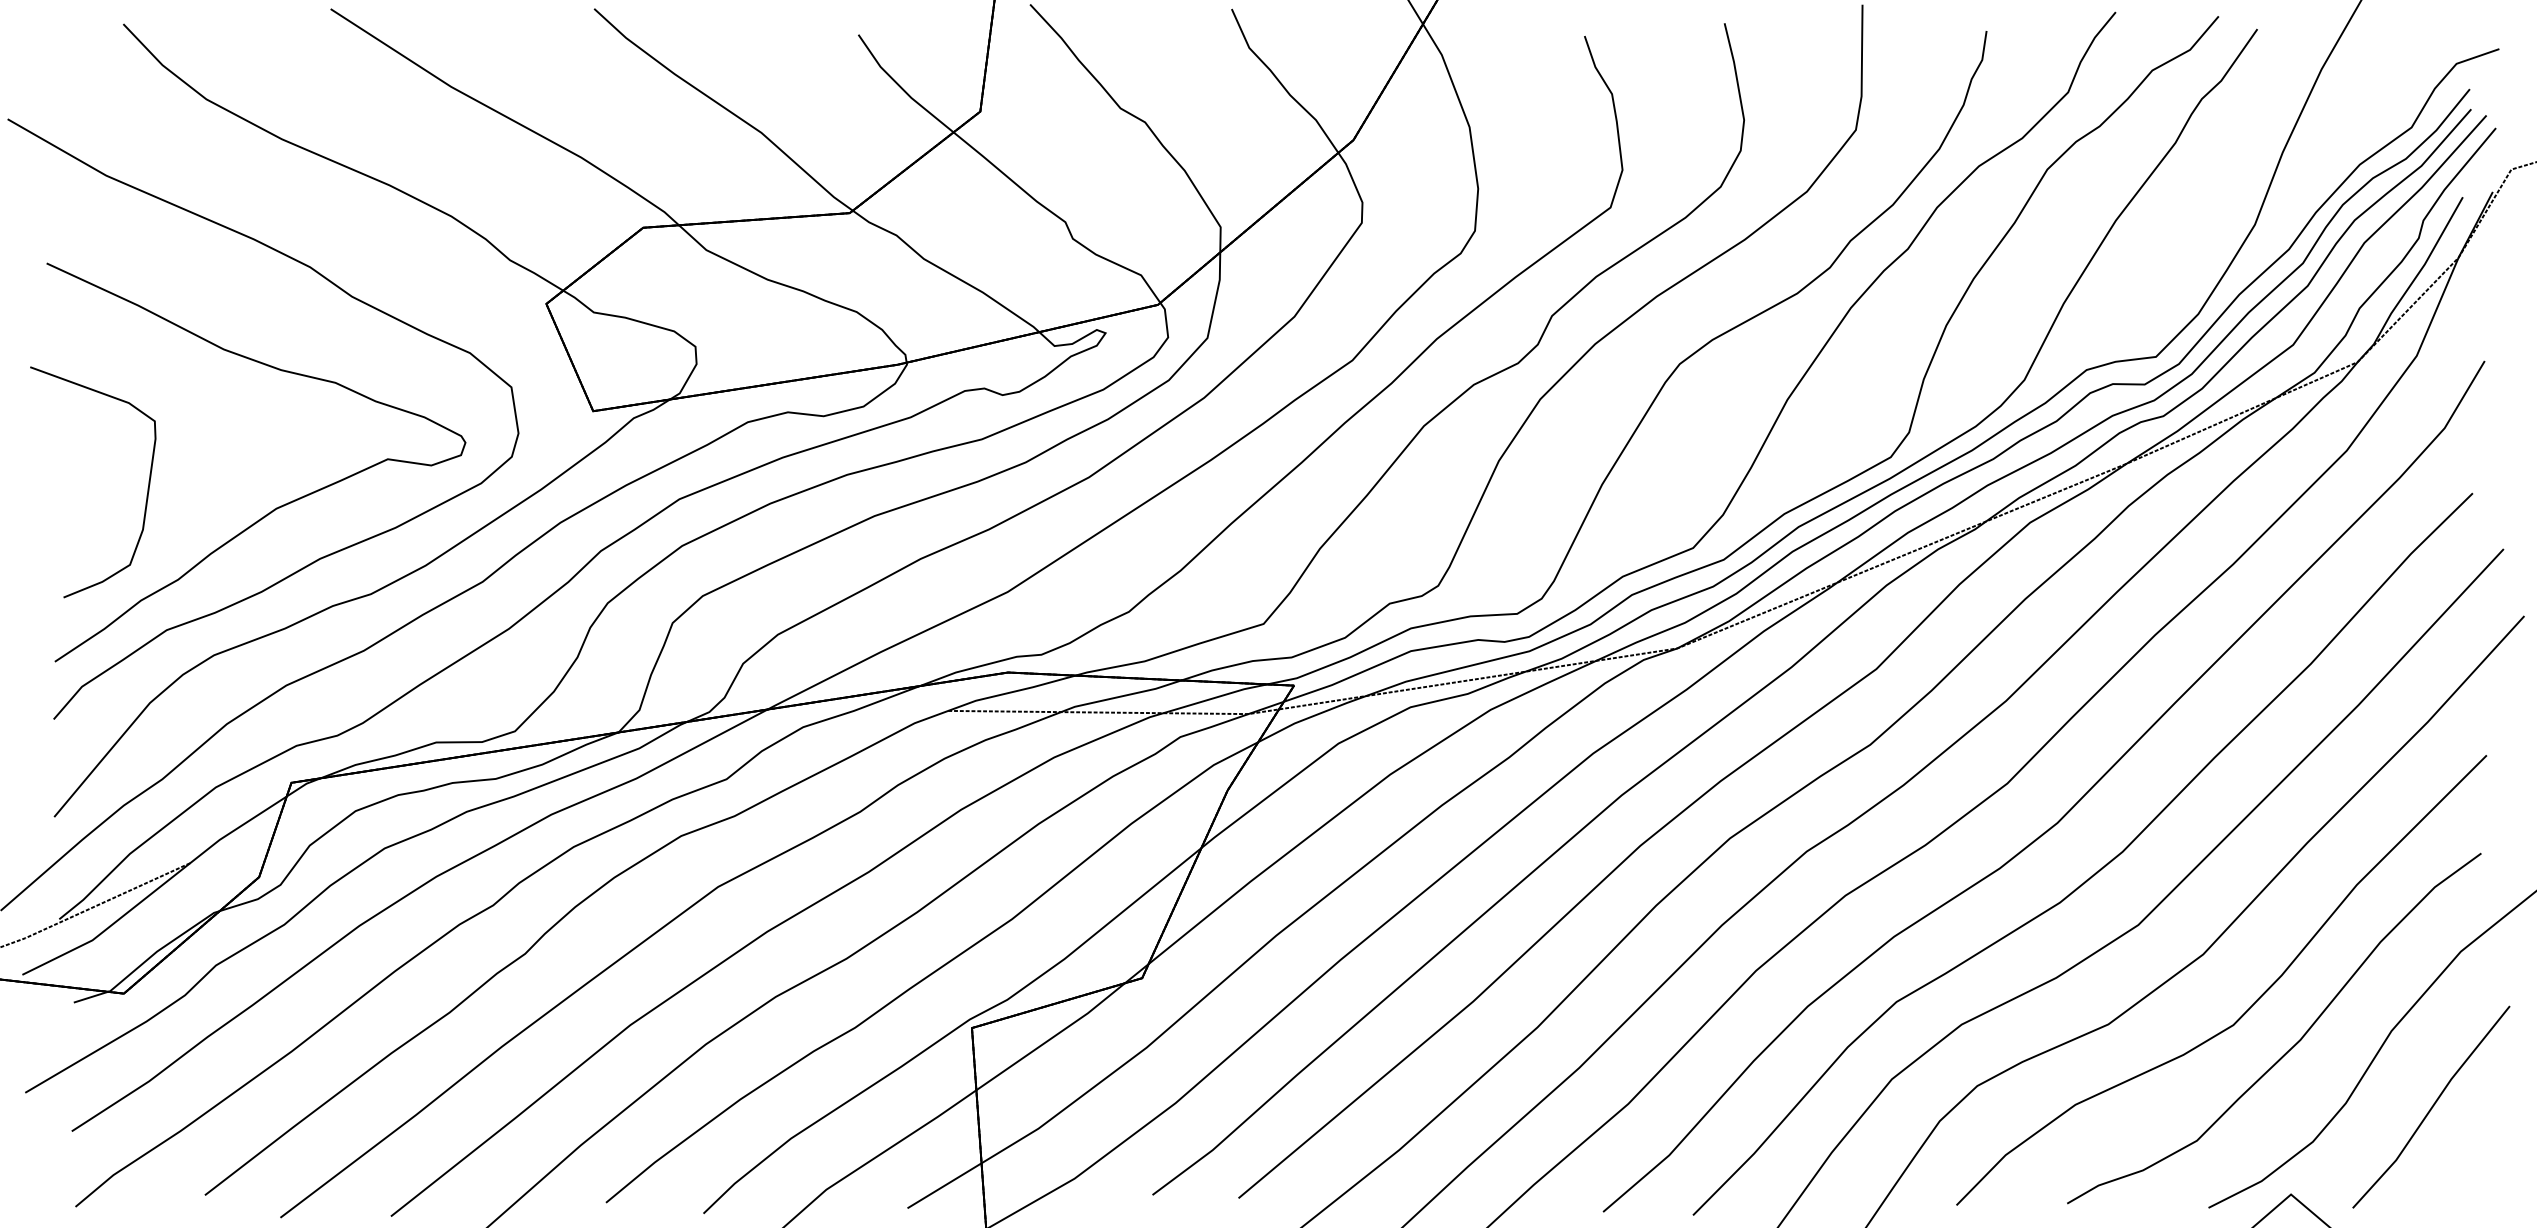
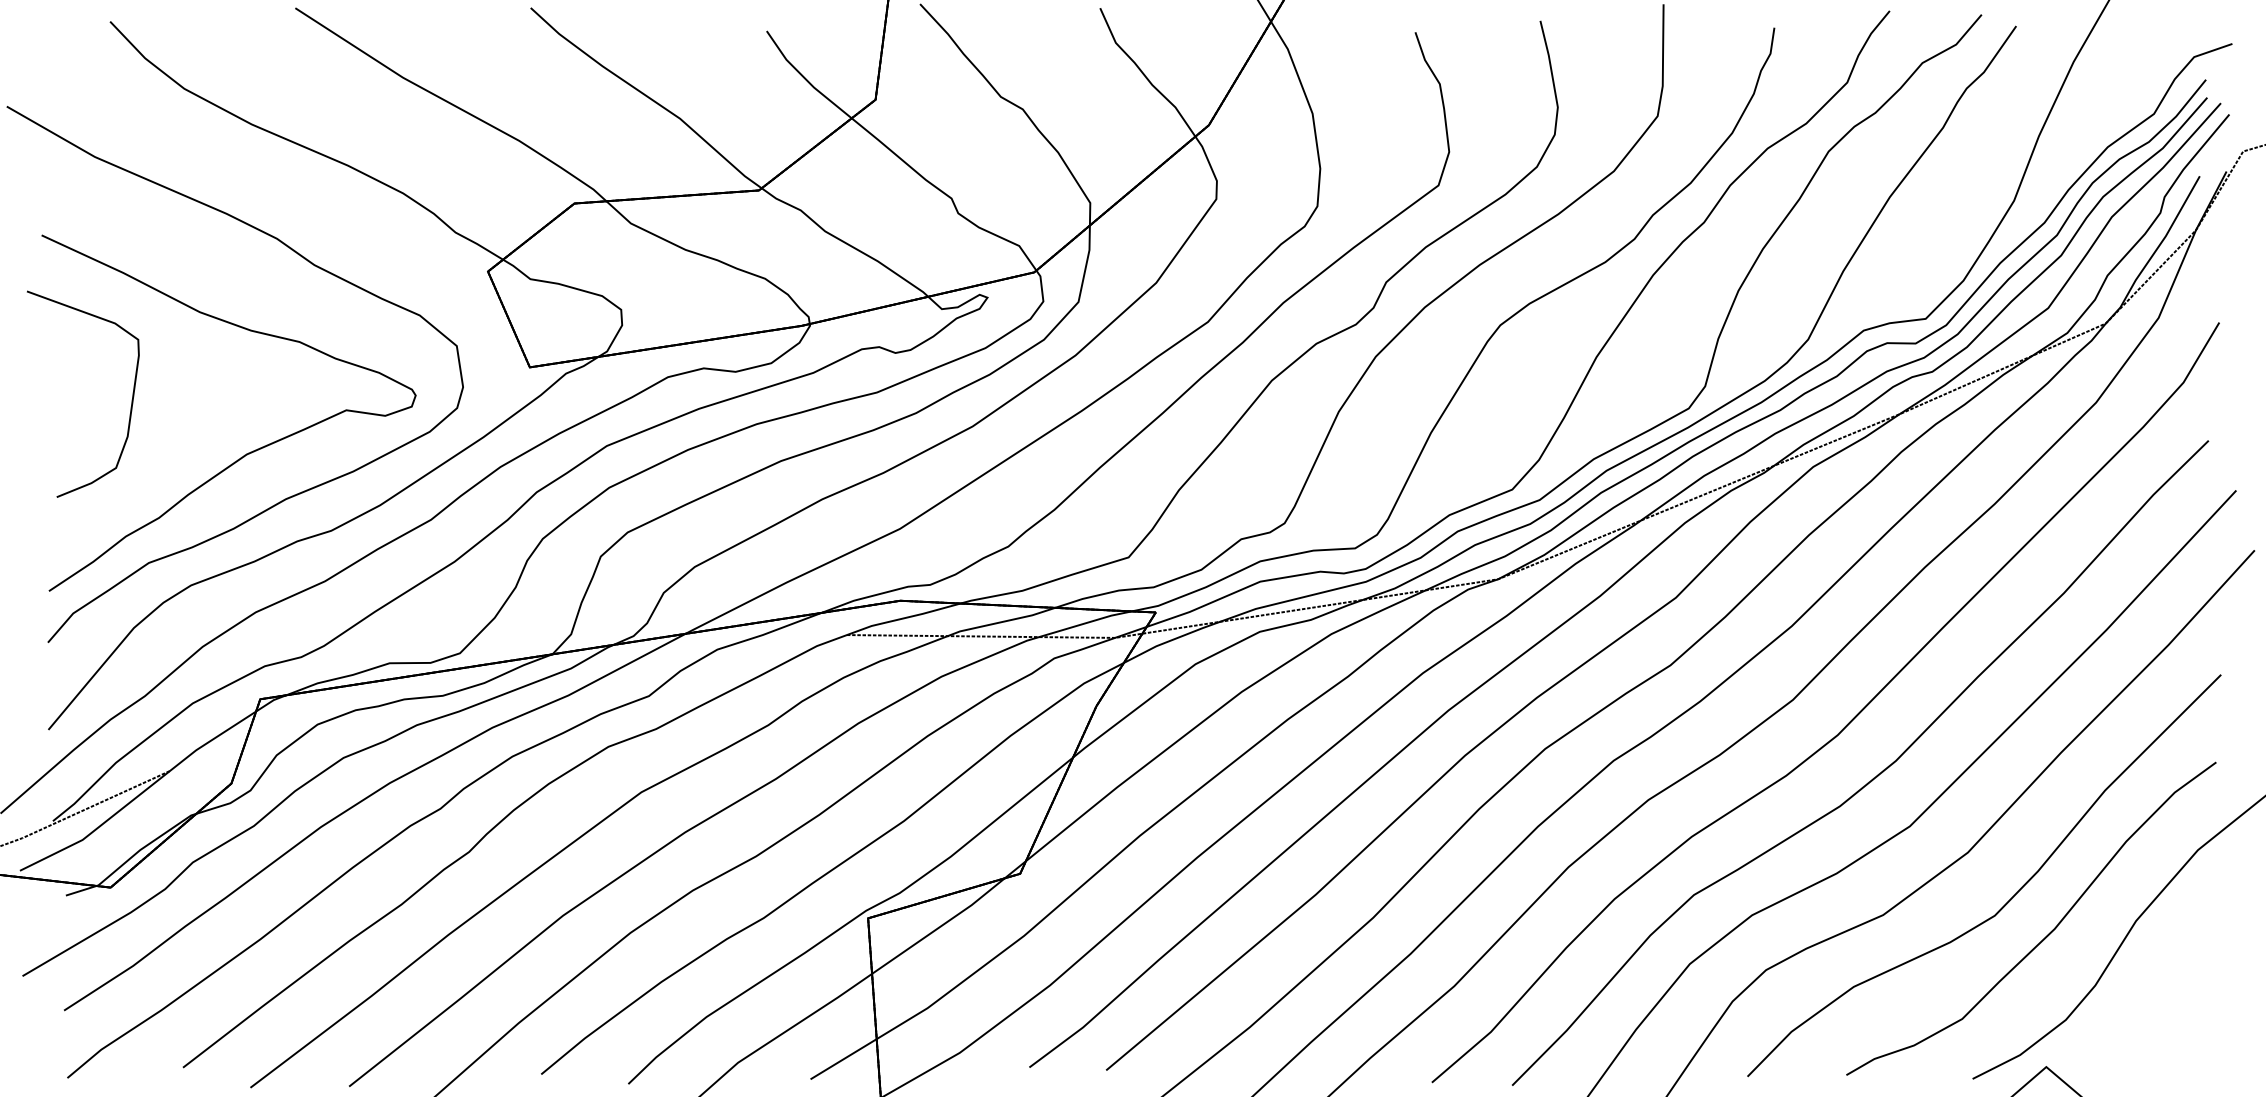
part: (147, 487) -> (131, 398), moved
line: (2431, 1106) -> (2171, 988), removed

